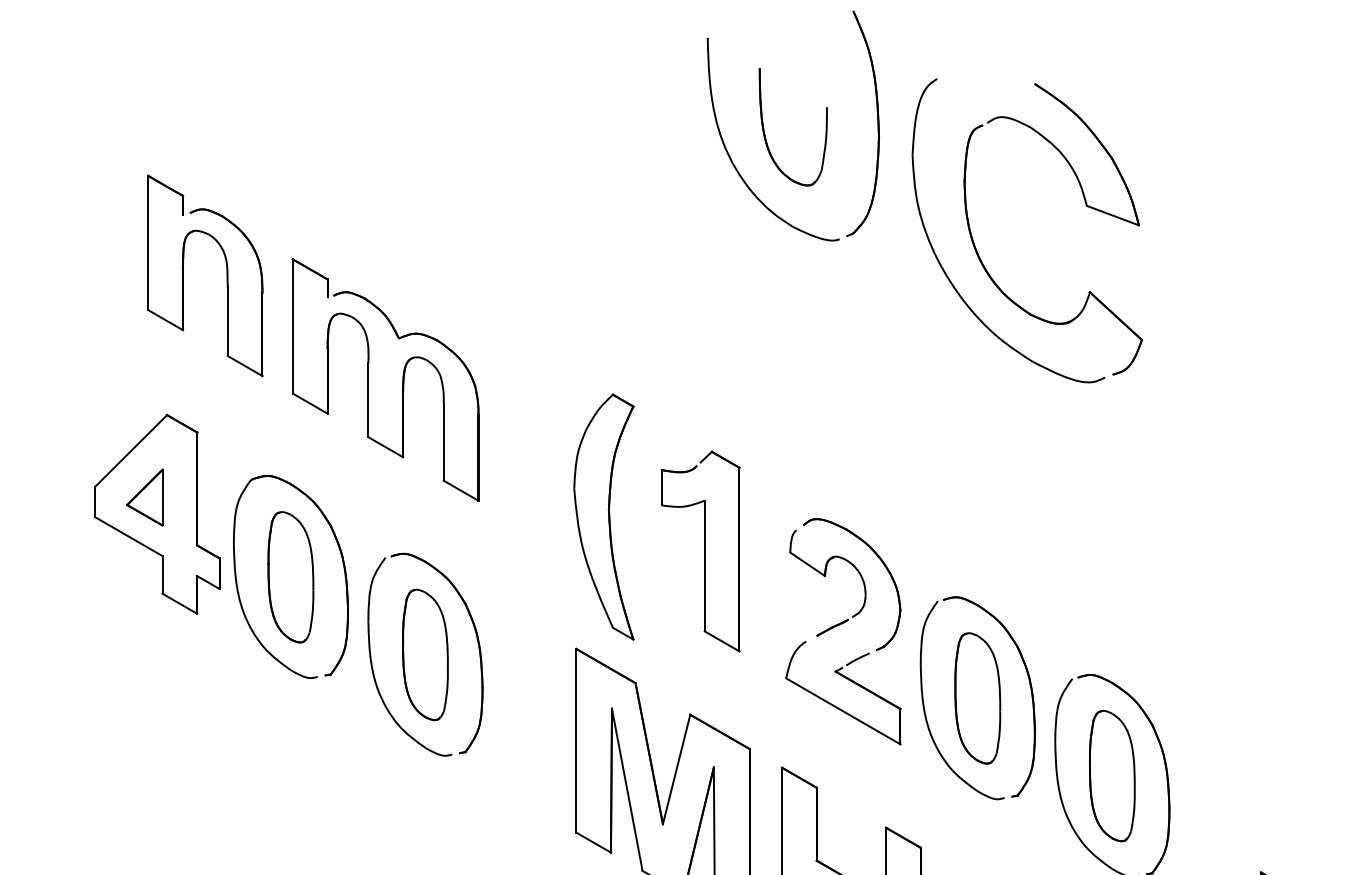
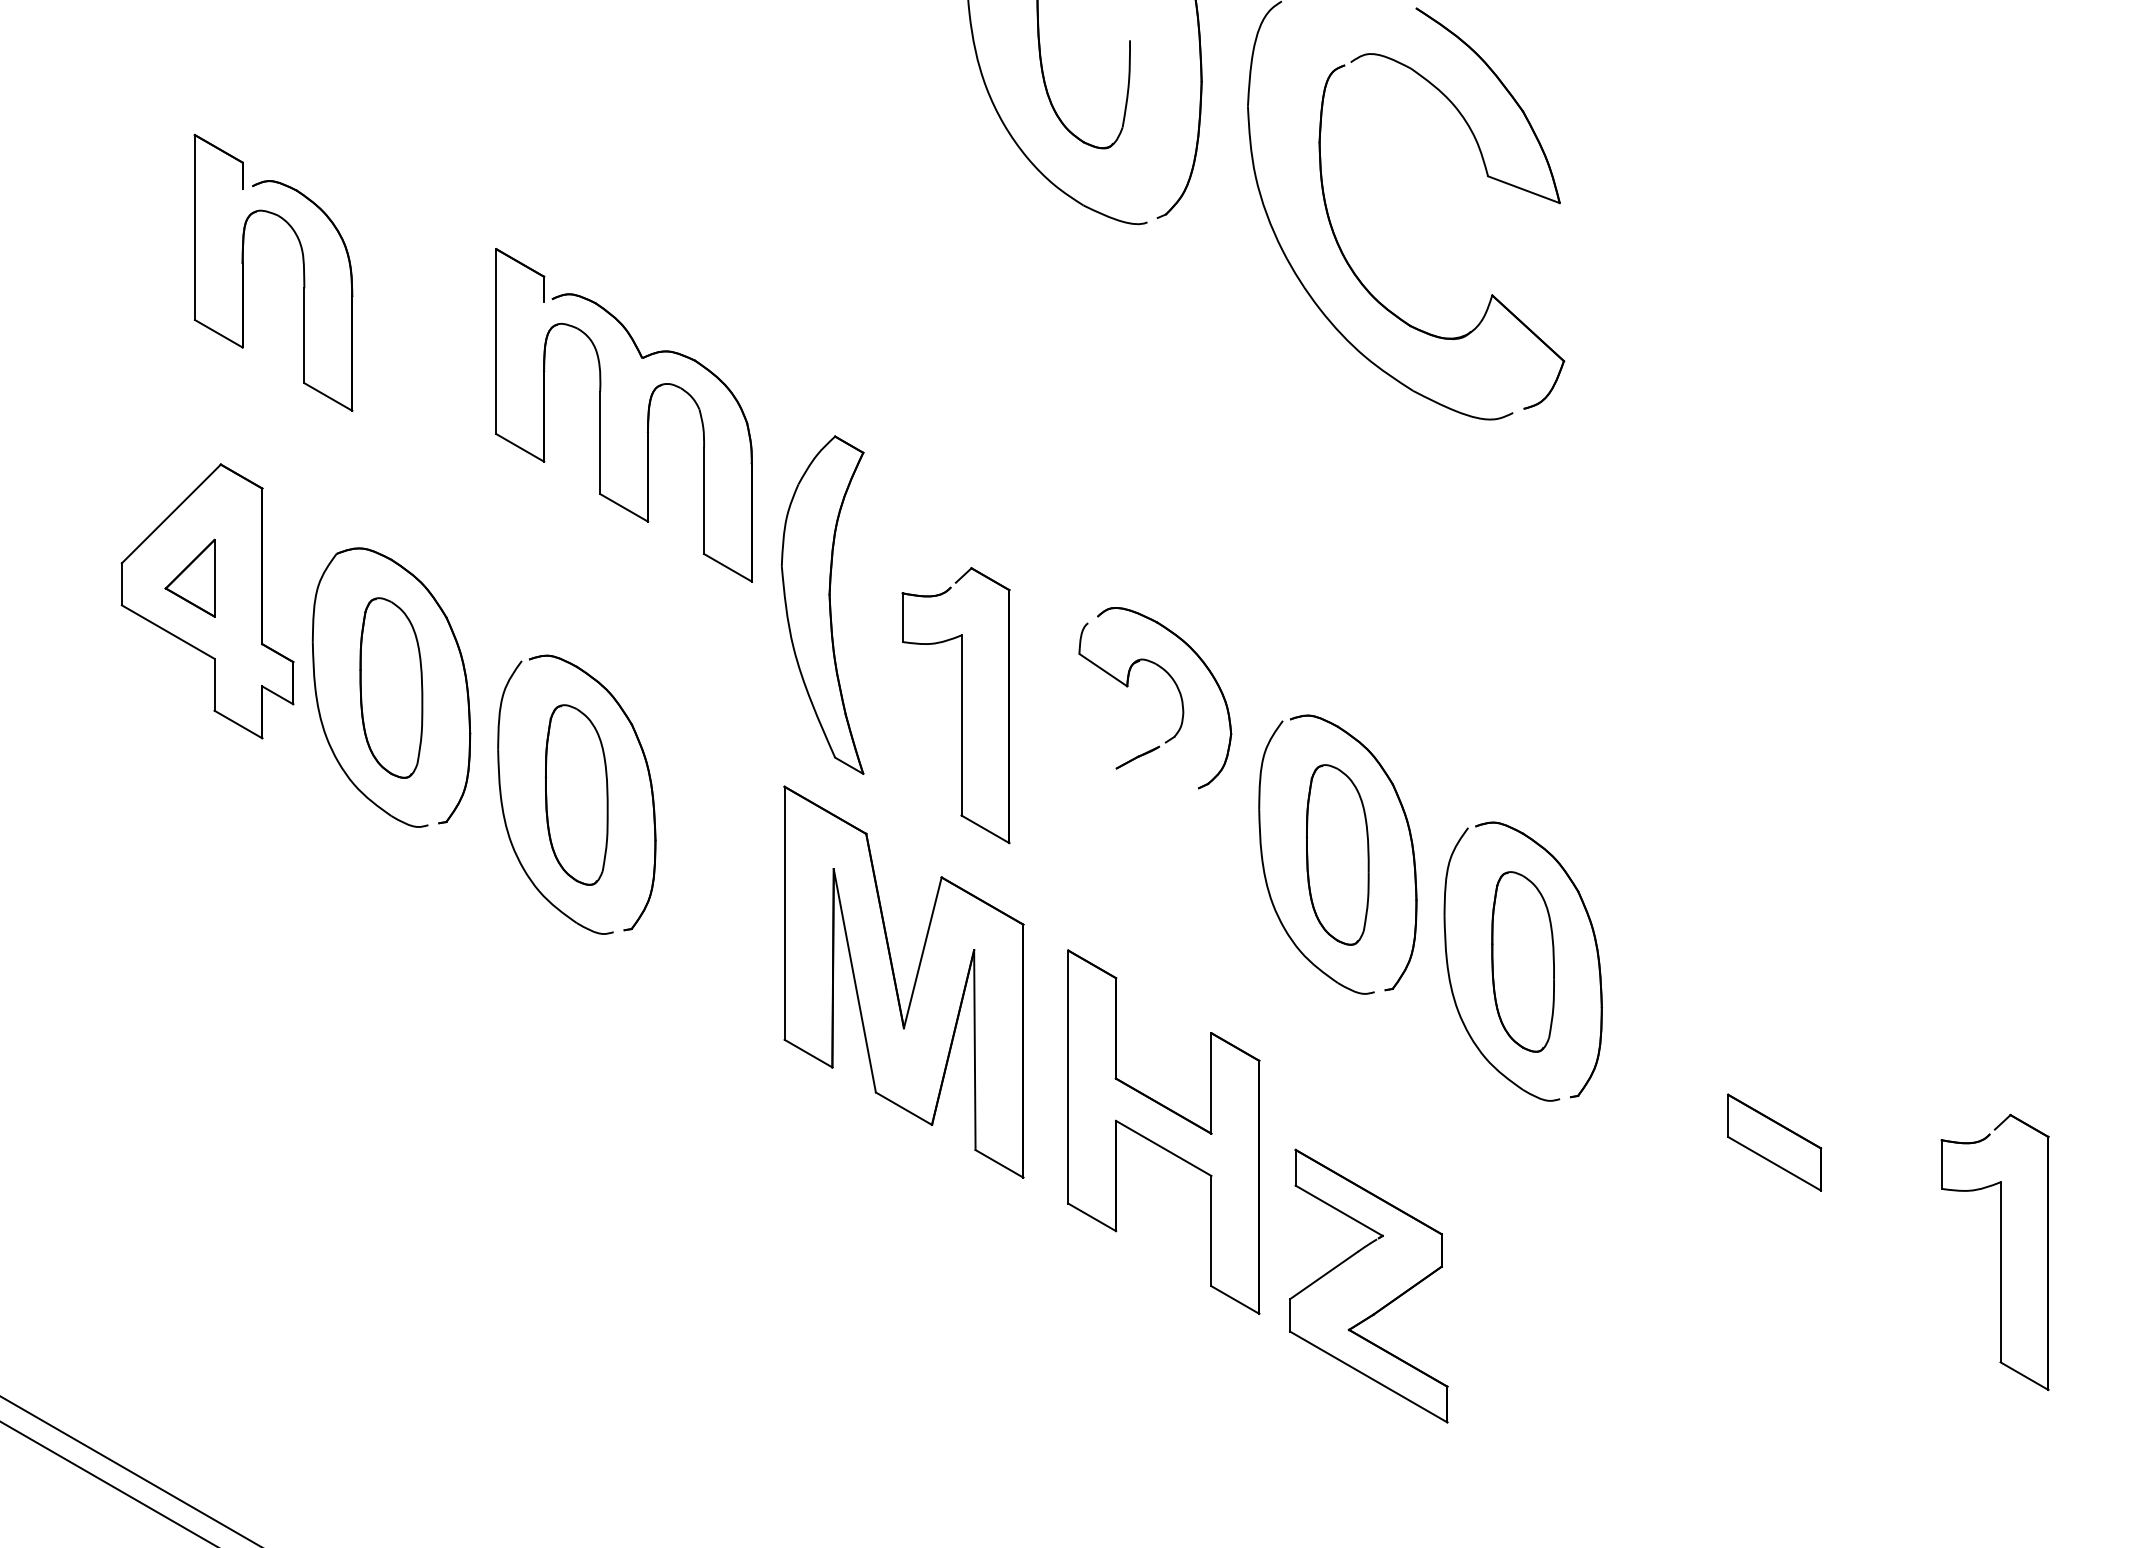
part: (368, 380) -> (600, 415), moved
part: (700, 551) -> (955, 705), moved
part: (852, 682) -> (1164, 832), removed

